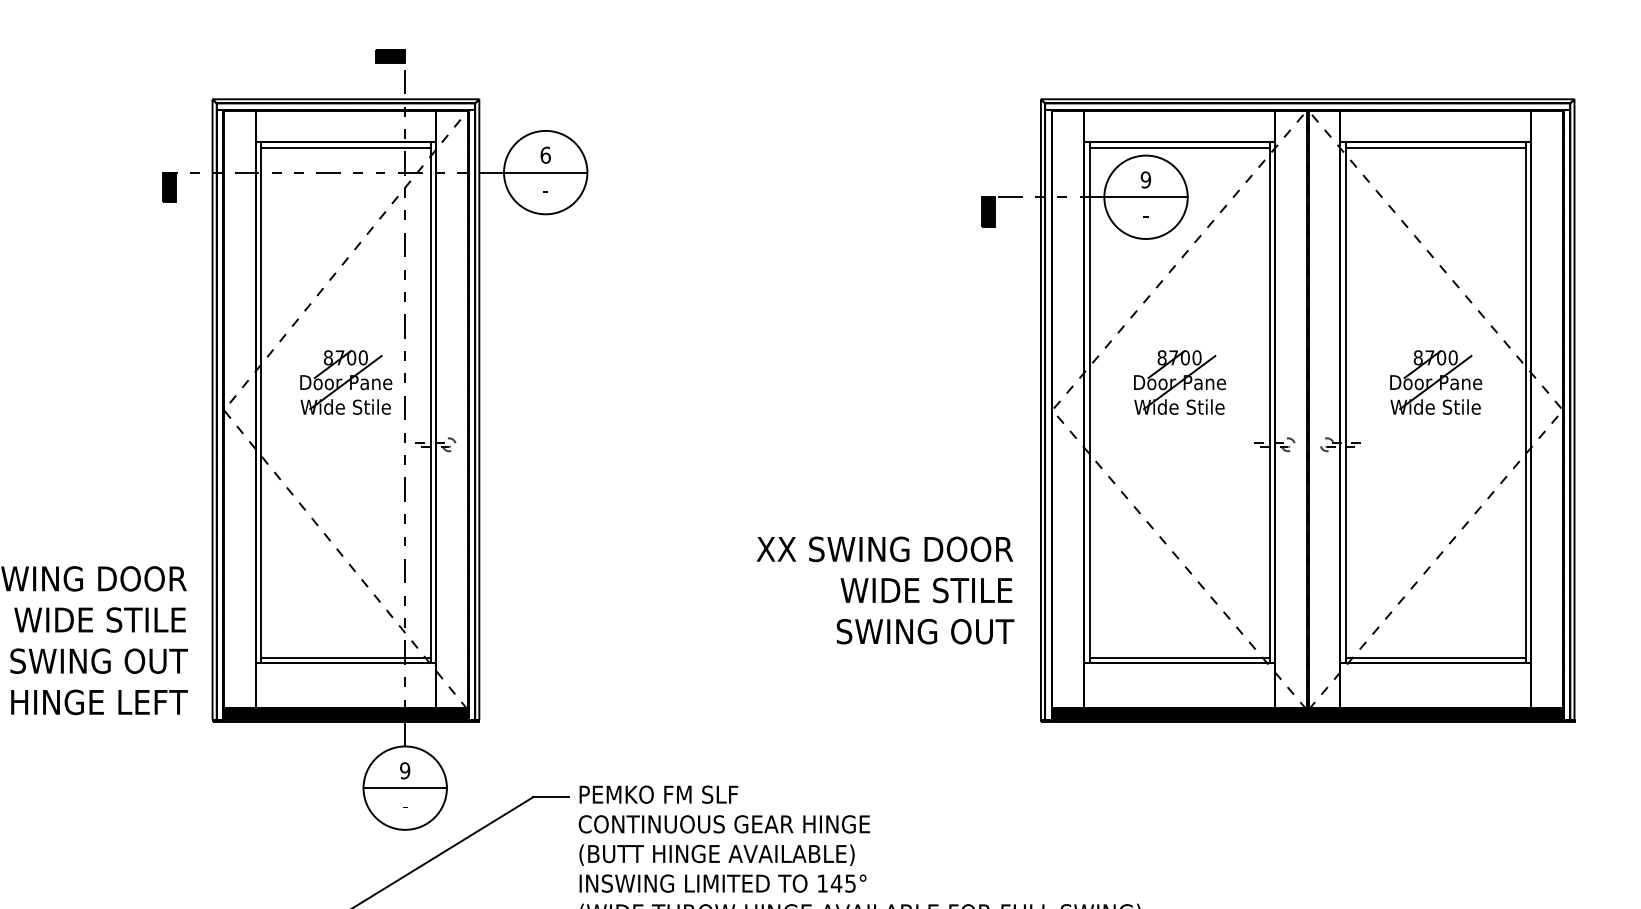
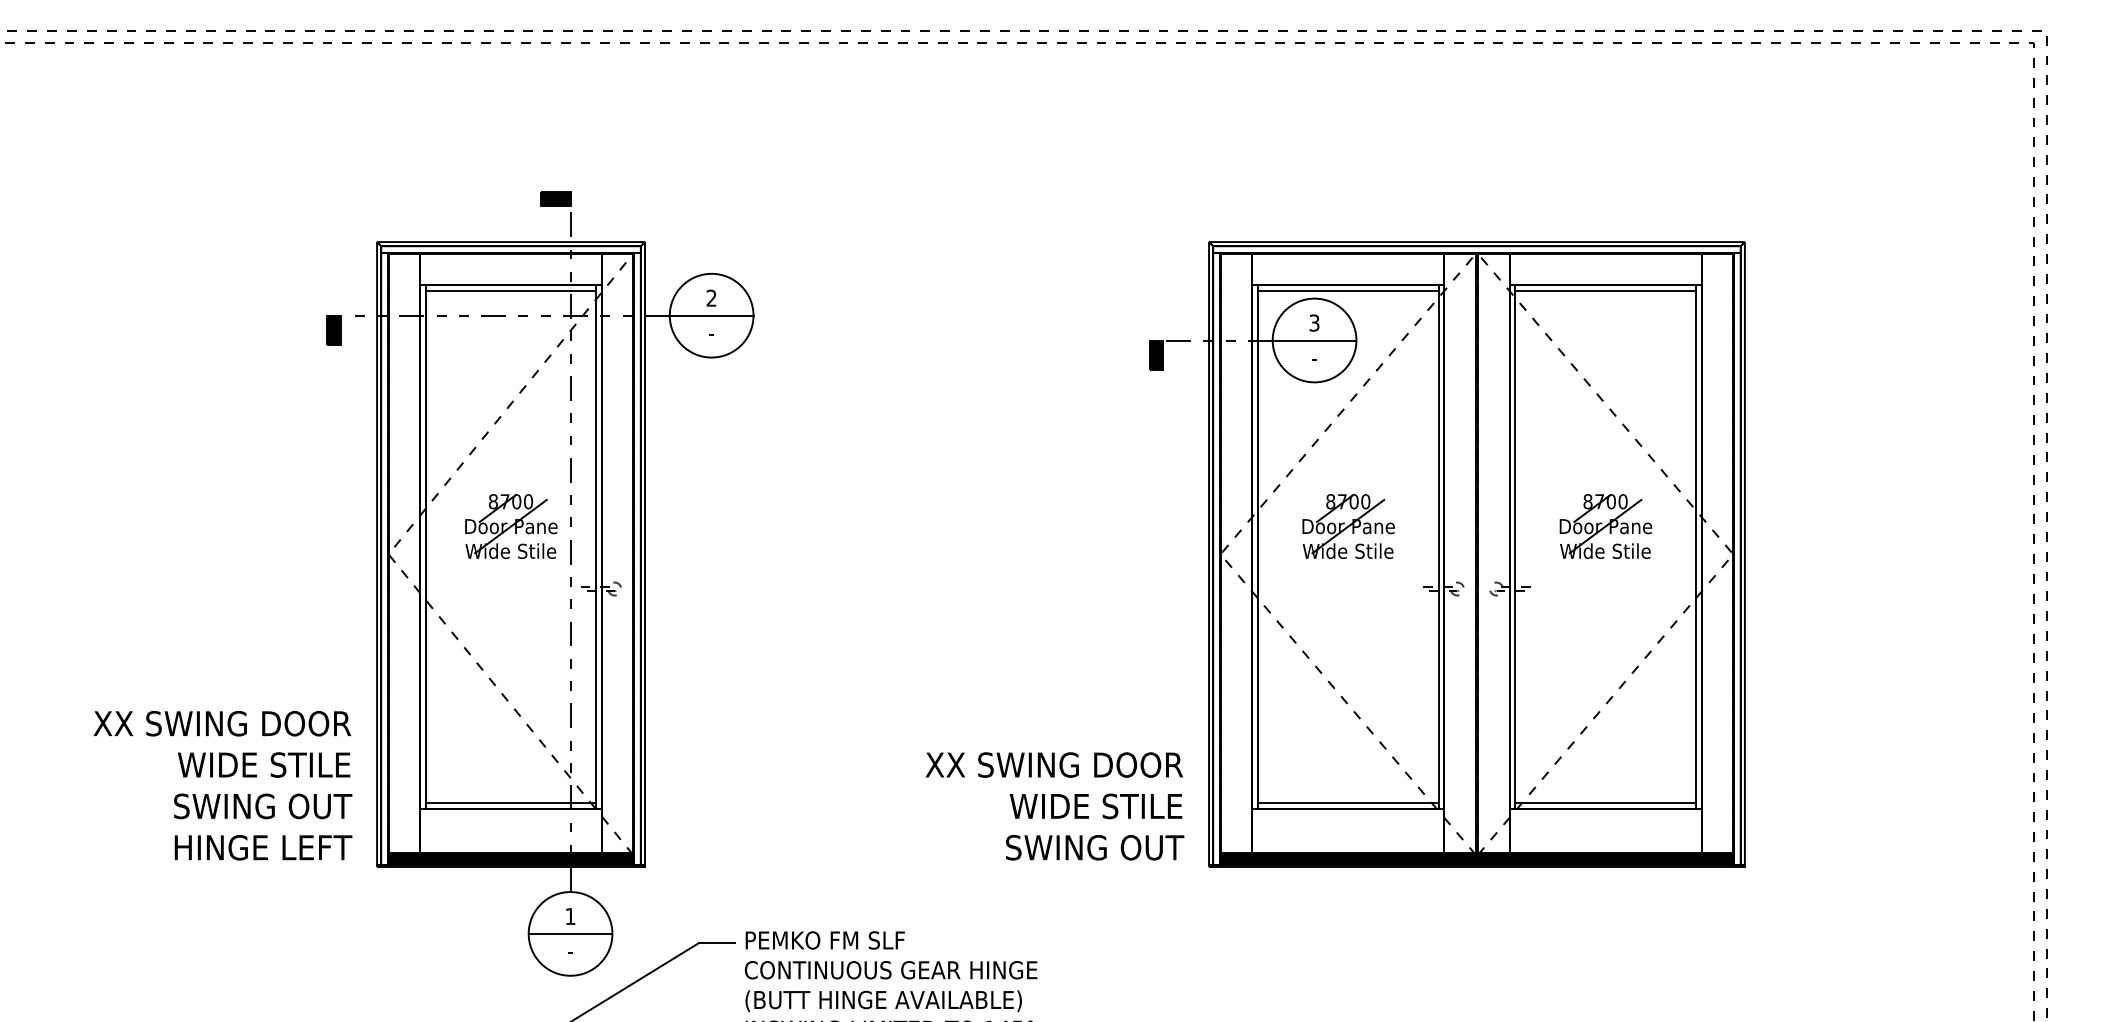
text: (545, 154) -> (711, 297), 6 -> 2
text: (1145, 179) -> (1314, 322), 9 -> 3
text: (885, 590) -> (1054, 806), moved
text: (405, 770) -> (570, 916), 9 -> 1

